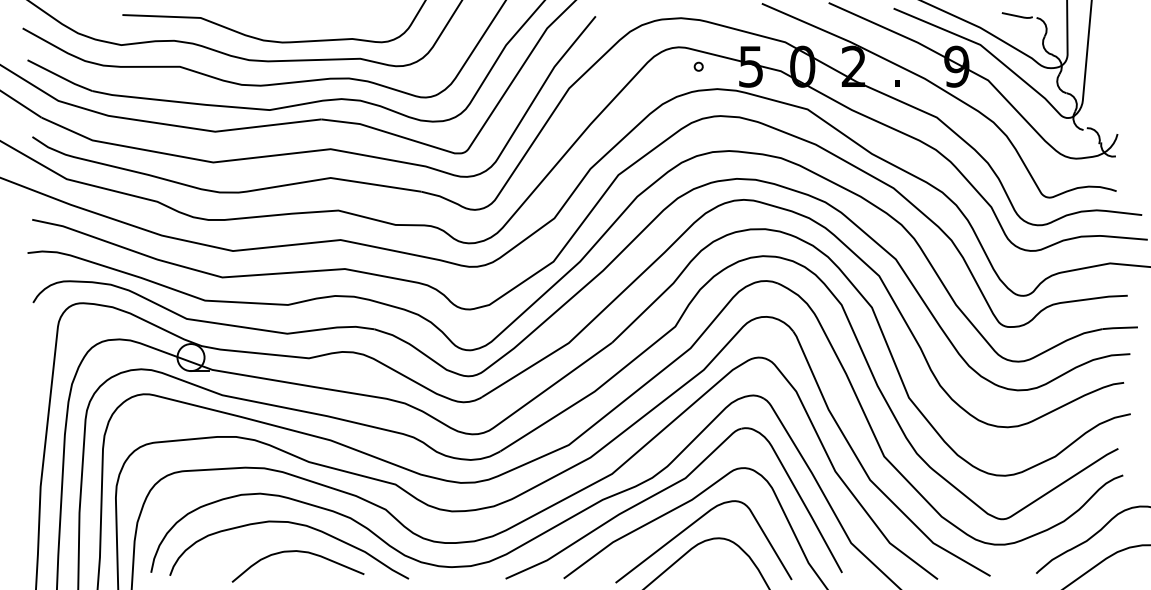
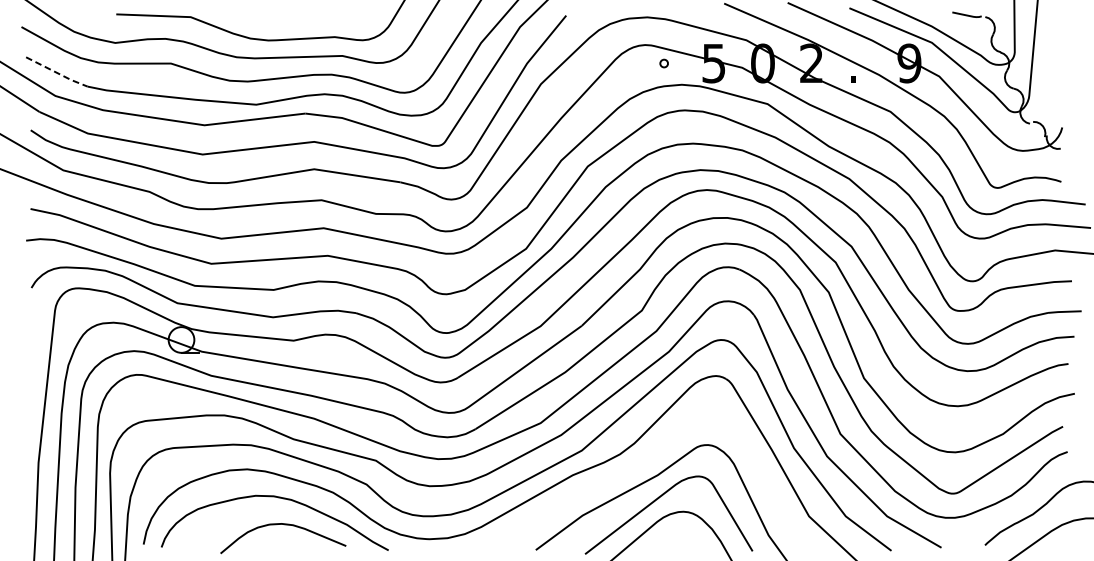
line: (60, 76) -> (57, 72), solid -> dashed
part: (667, 489) -> (634, 465), removed

